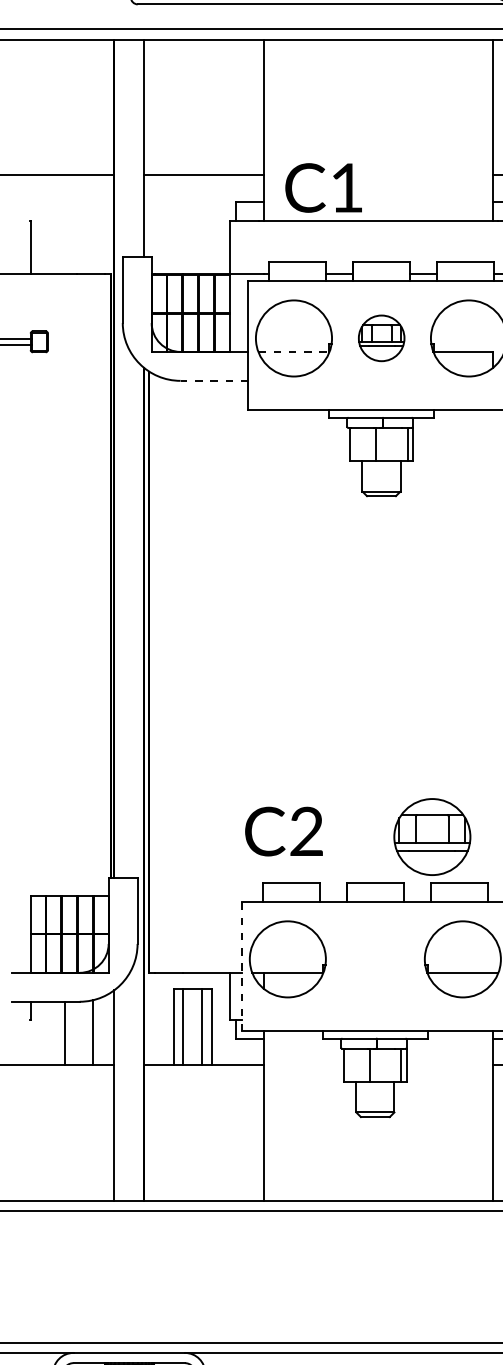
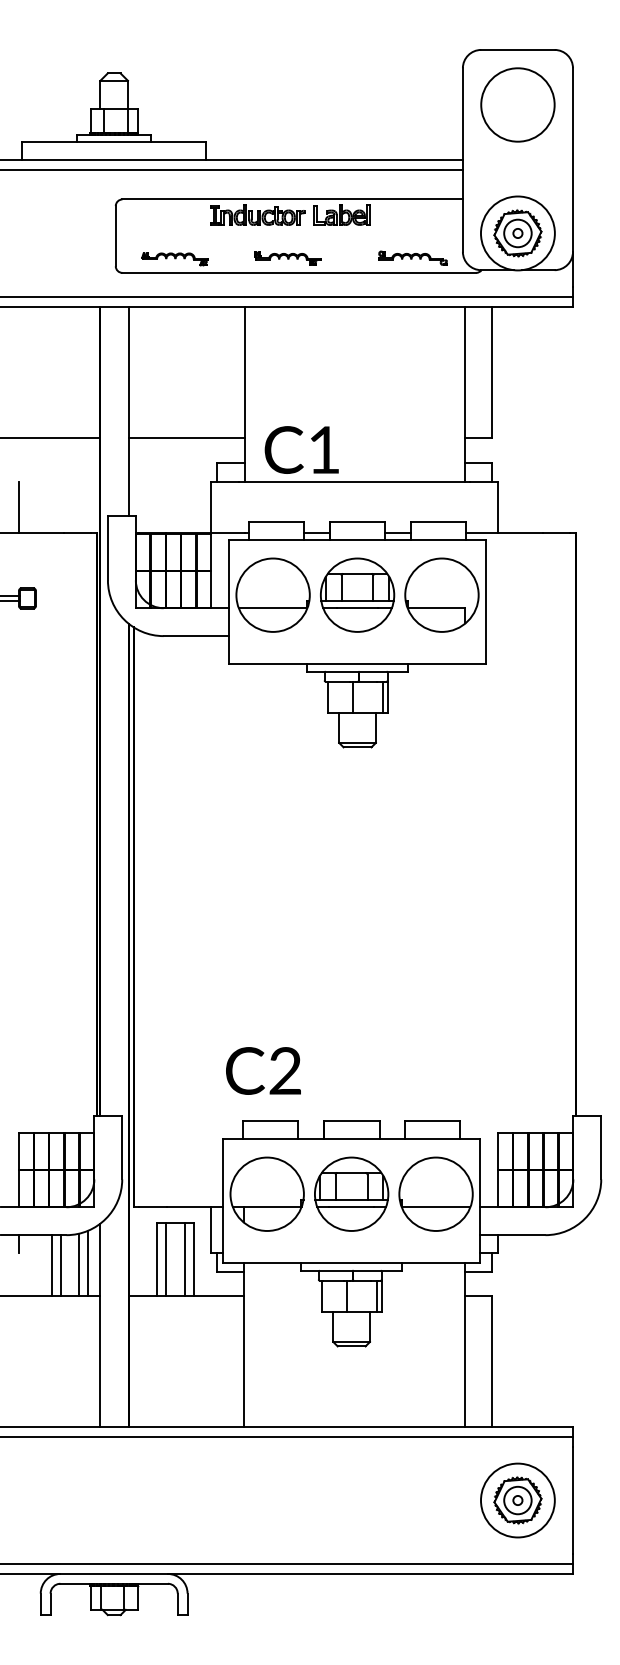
part: (381, 337) -> (357, 594), size x1.67
line: (294, 352) -> (273, 608), dashed -> solid
line: (214, 381) -> (196, 636), dashed -> solid
part: (432, 836) -> (351, 1193), moved
line: (242, 966) -> (223, 1201), dashed -> solid
line: (102, 1031) -> (88, 1263), added
line: (73, 1033) -> (60, 1265), added

